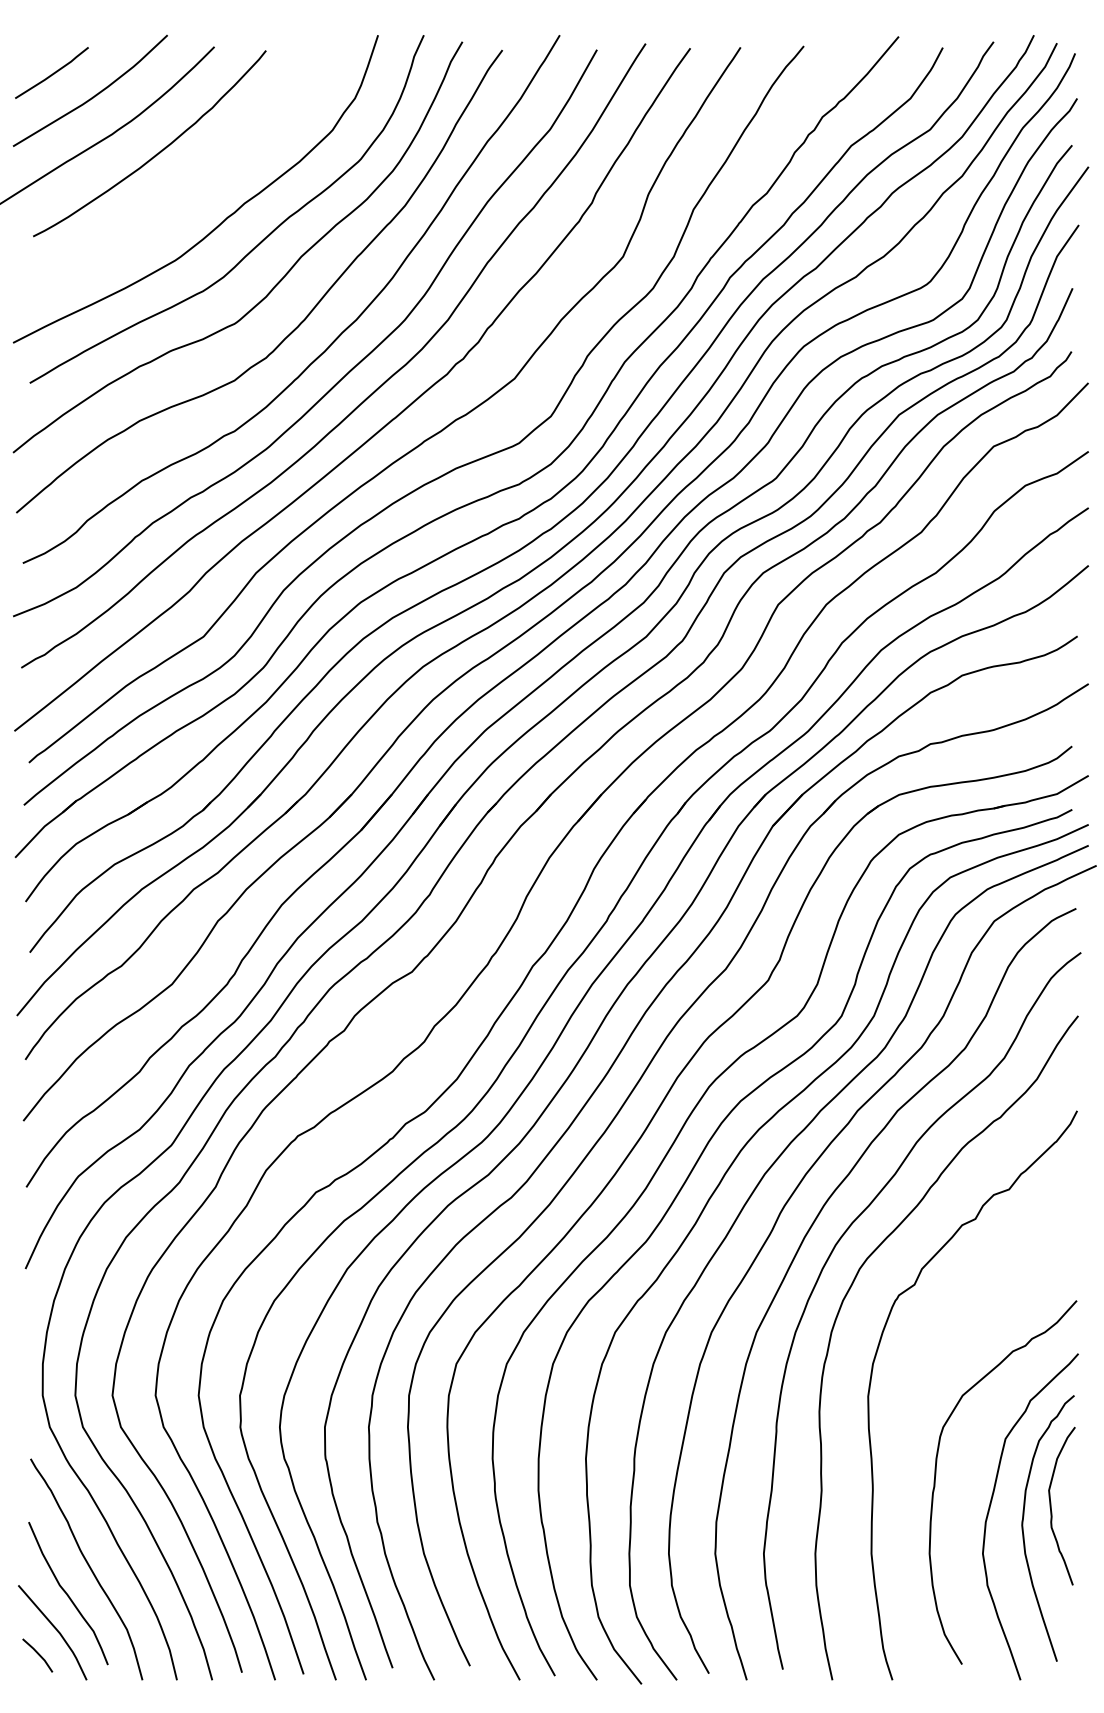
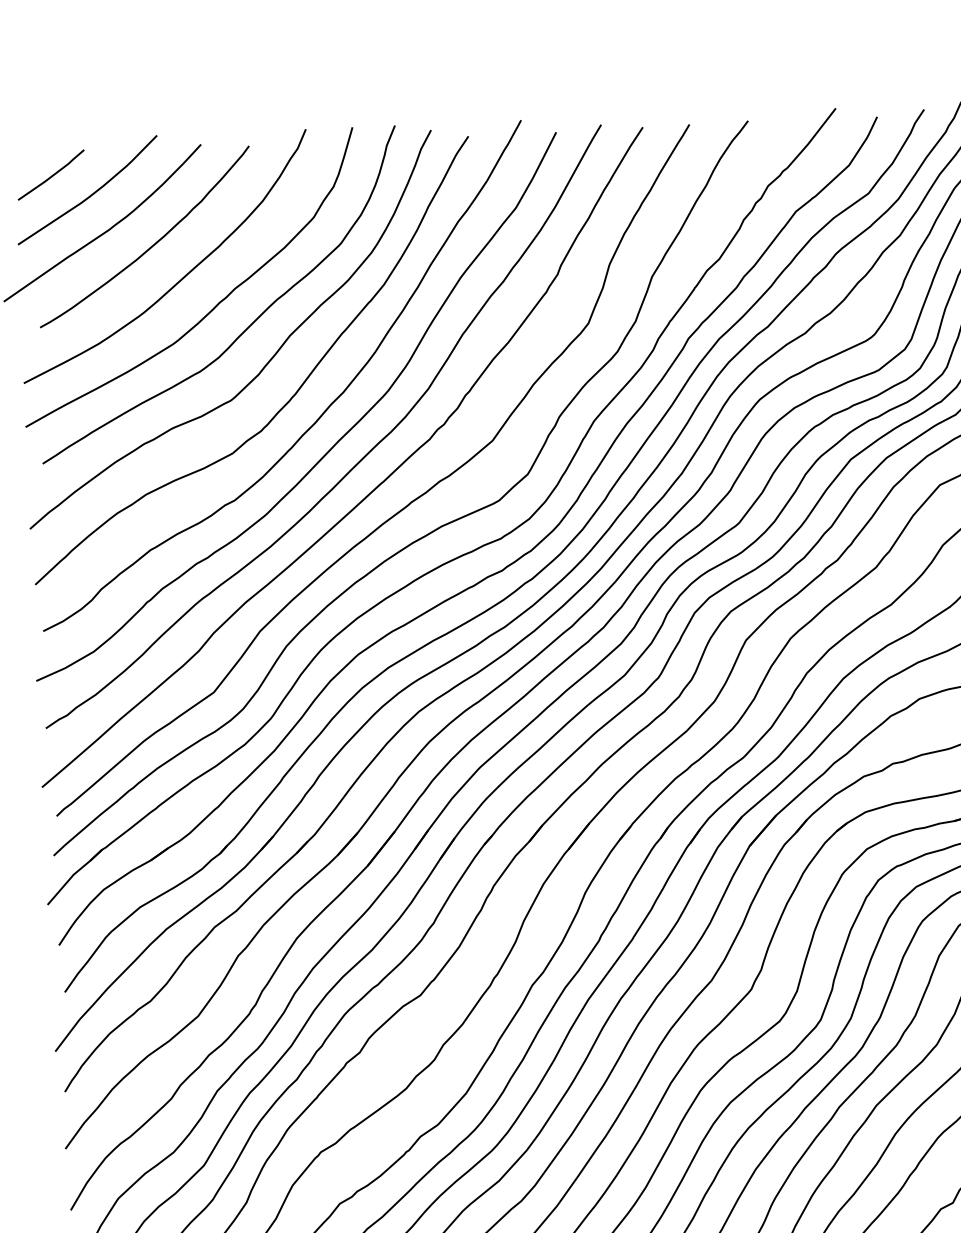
curve: (186, 190) -> (180, 278), added

